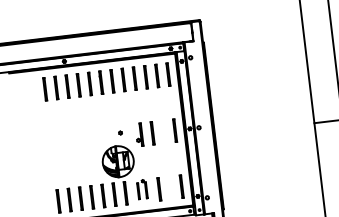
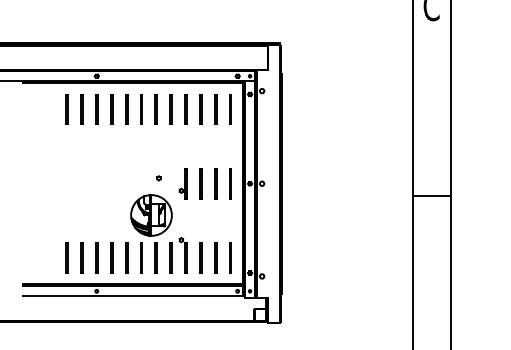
line: (163, 131) -> (215, 183), added
line: (170, 187) -> (215, 257), added
part: (142, 189) -> (178, 255), size x1.43

